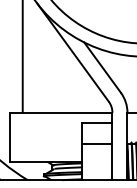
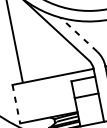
line: (102, 67) -> (78, 34), solid -> dashed
line: (9, 137) -> (16, 104), solid -> dashed

